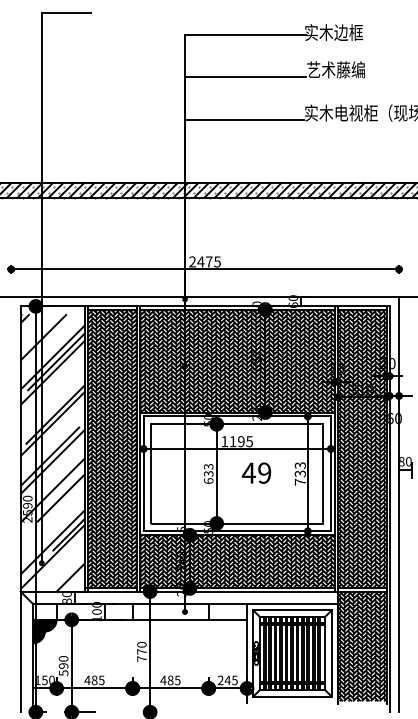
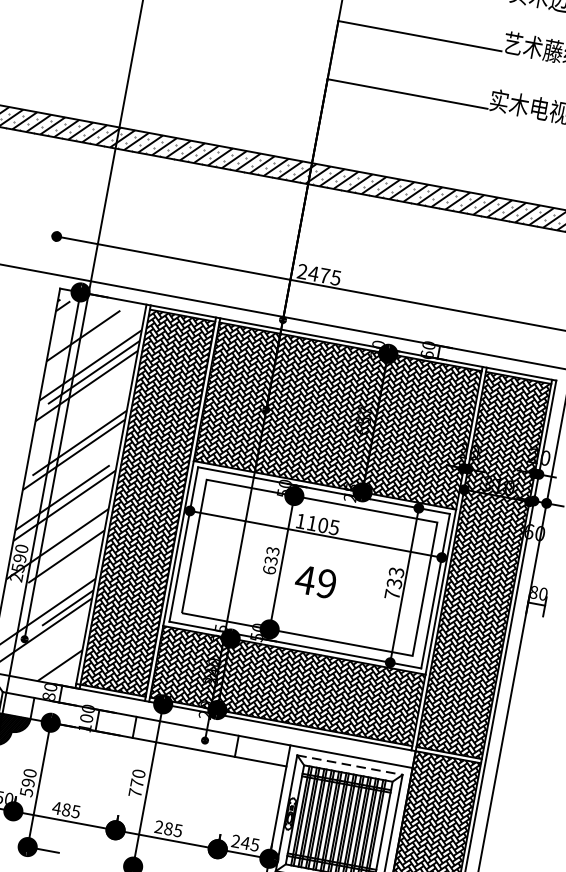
text: (241, 441) -> (323, 525), 1195 -> 1105
text: (256, 472) -> (315, 580), moved
line: (293, 610) -> (351, 765), solid -> dashed
text: (163, 680) -> (159, 827), 485 -> 285

